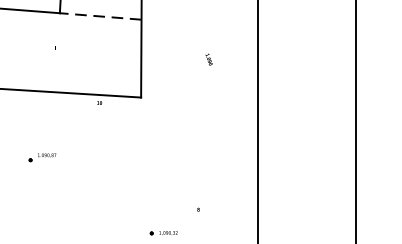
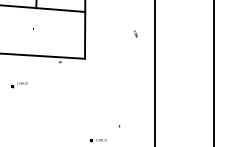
line: (100, 17) -> (60, 10), dashed -> solid
text: (208, 58) -> (135, 33), moved
part: (42, 158) -> (19, 85), moved

